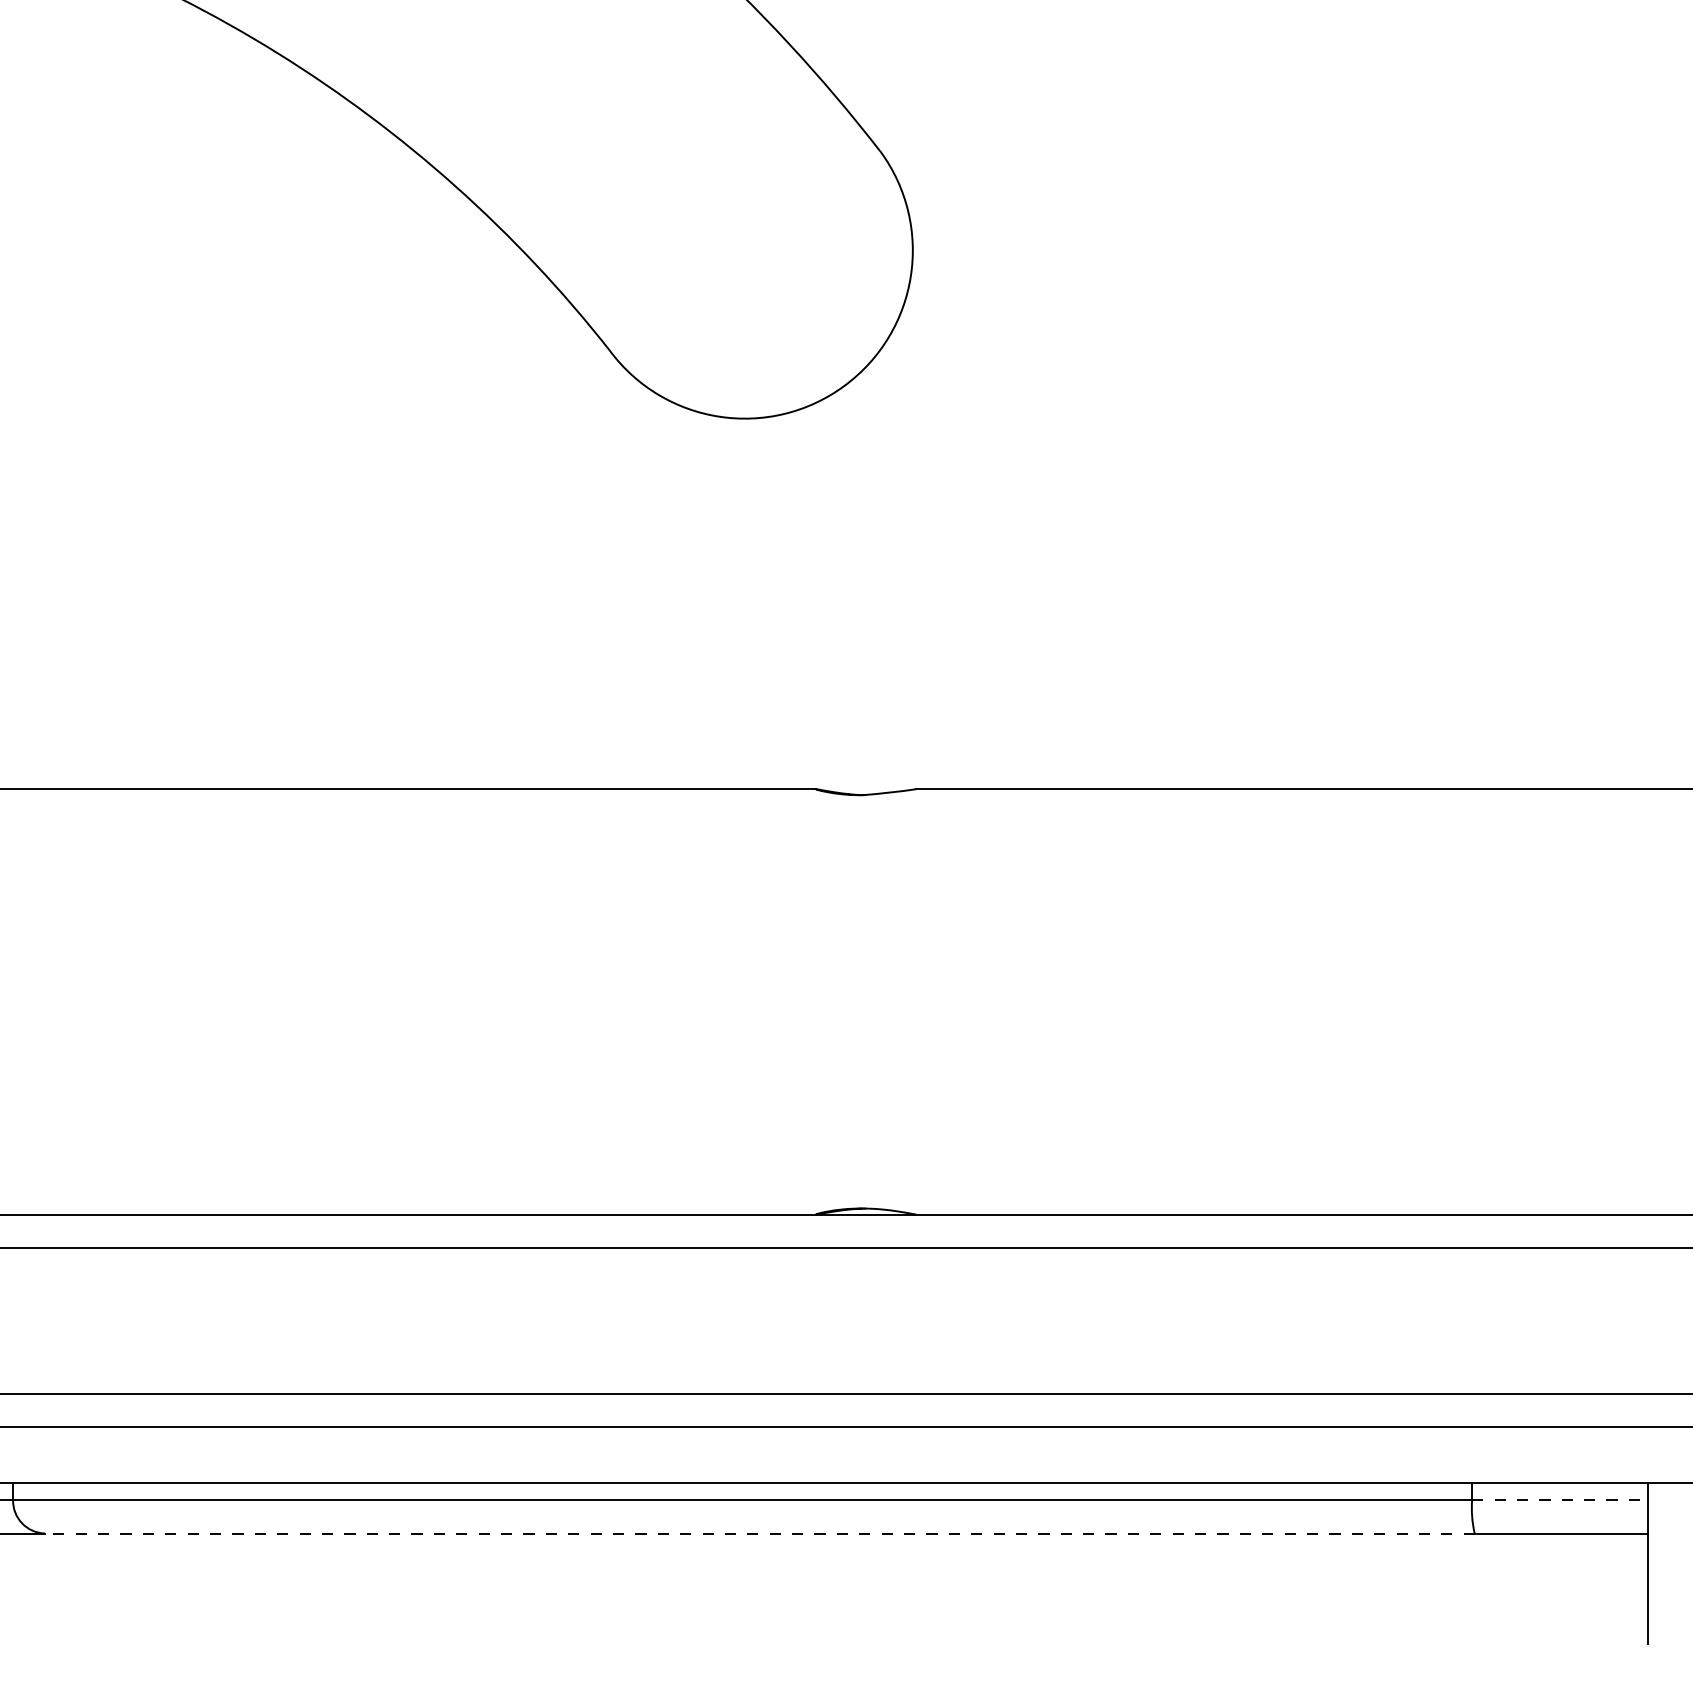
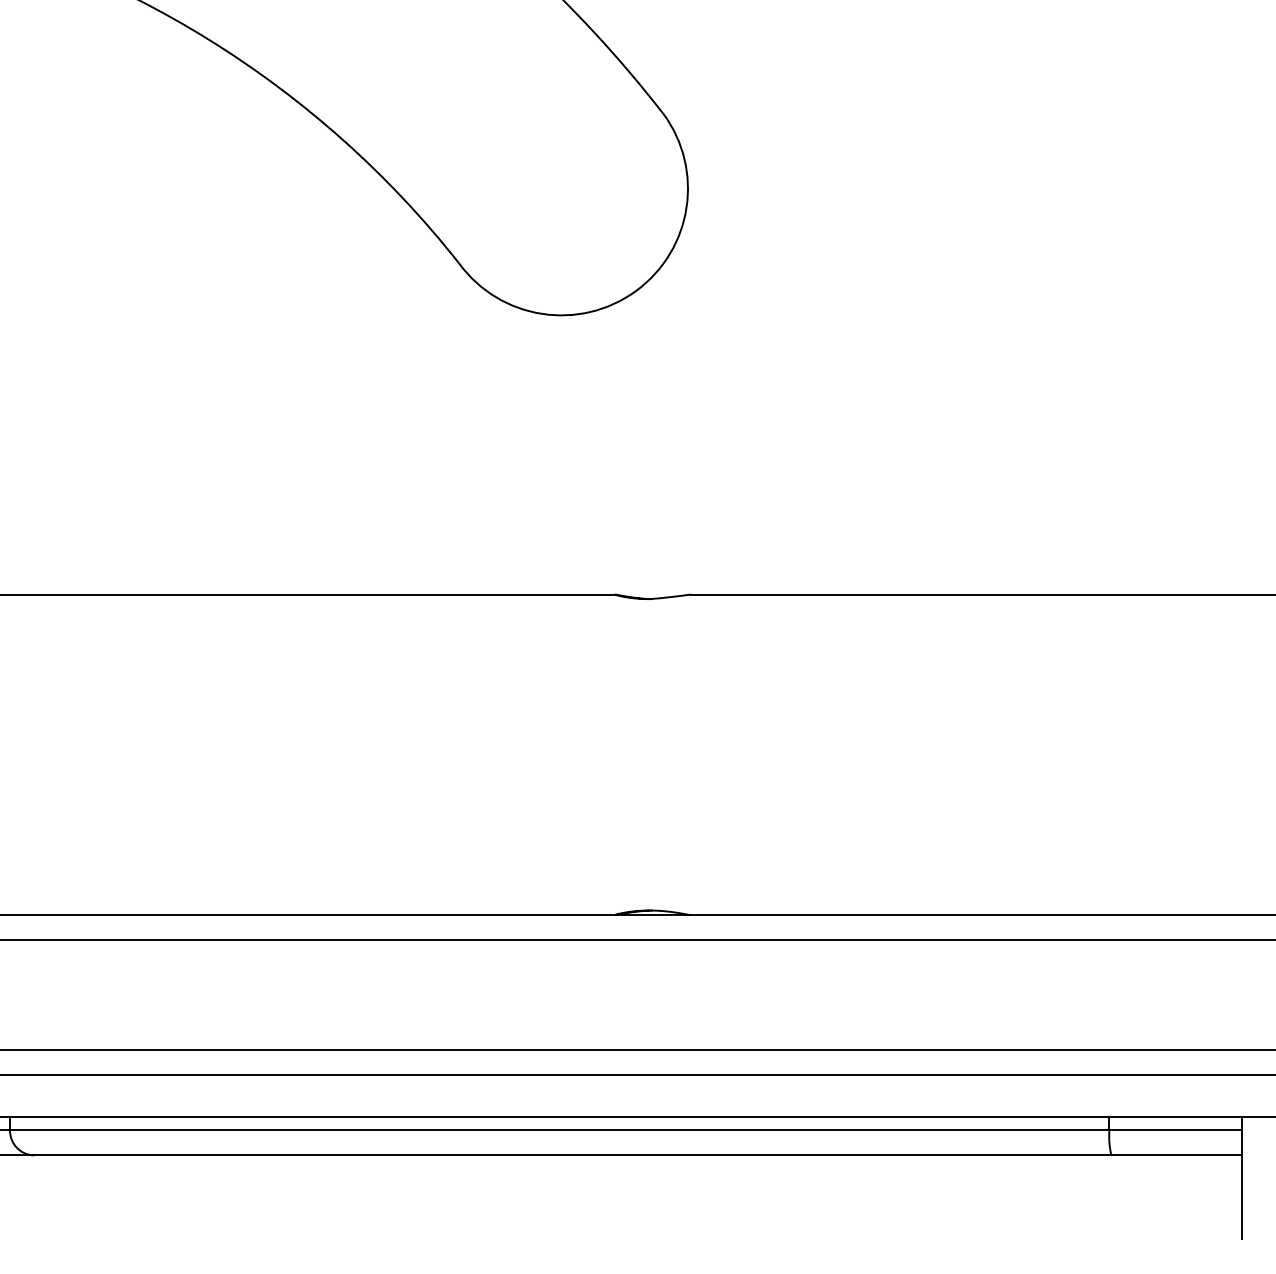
line: (1560, 1499) -> (1175, 1129), dashed -> solid
line: (759, 1533) -> (572, 1155), dashed -> solid

